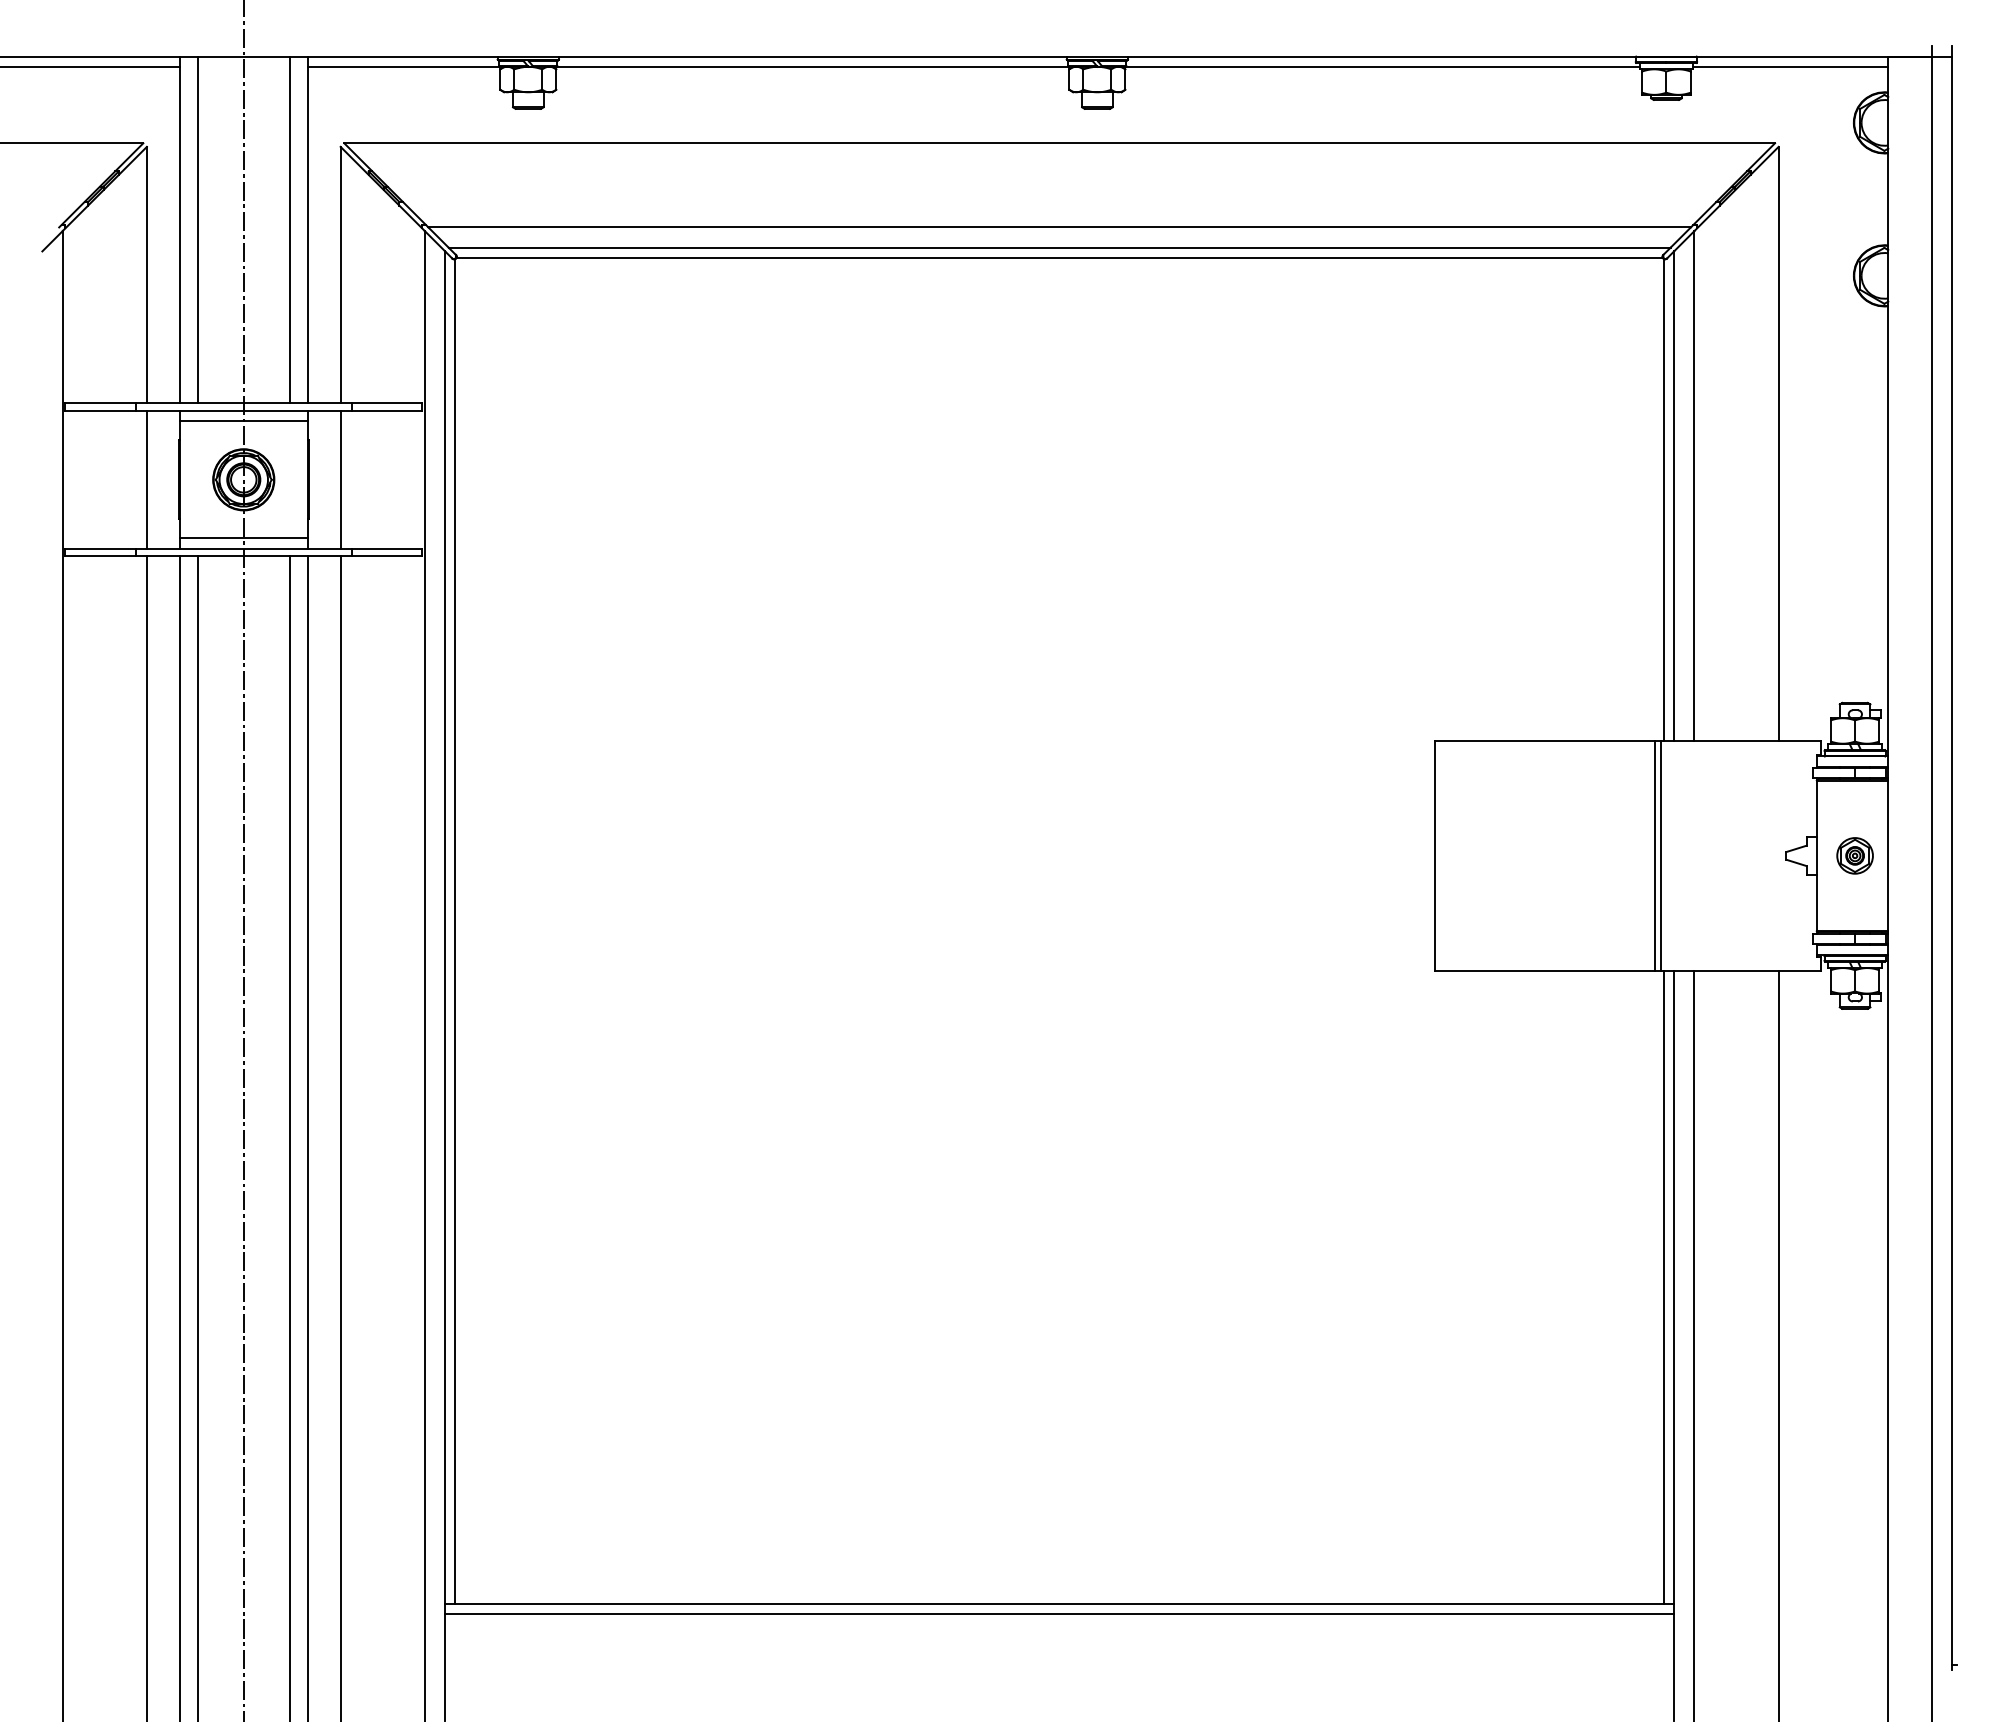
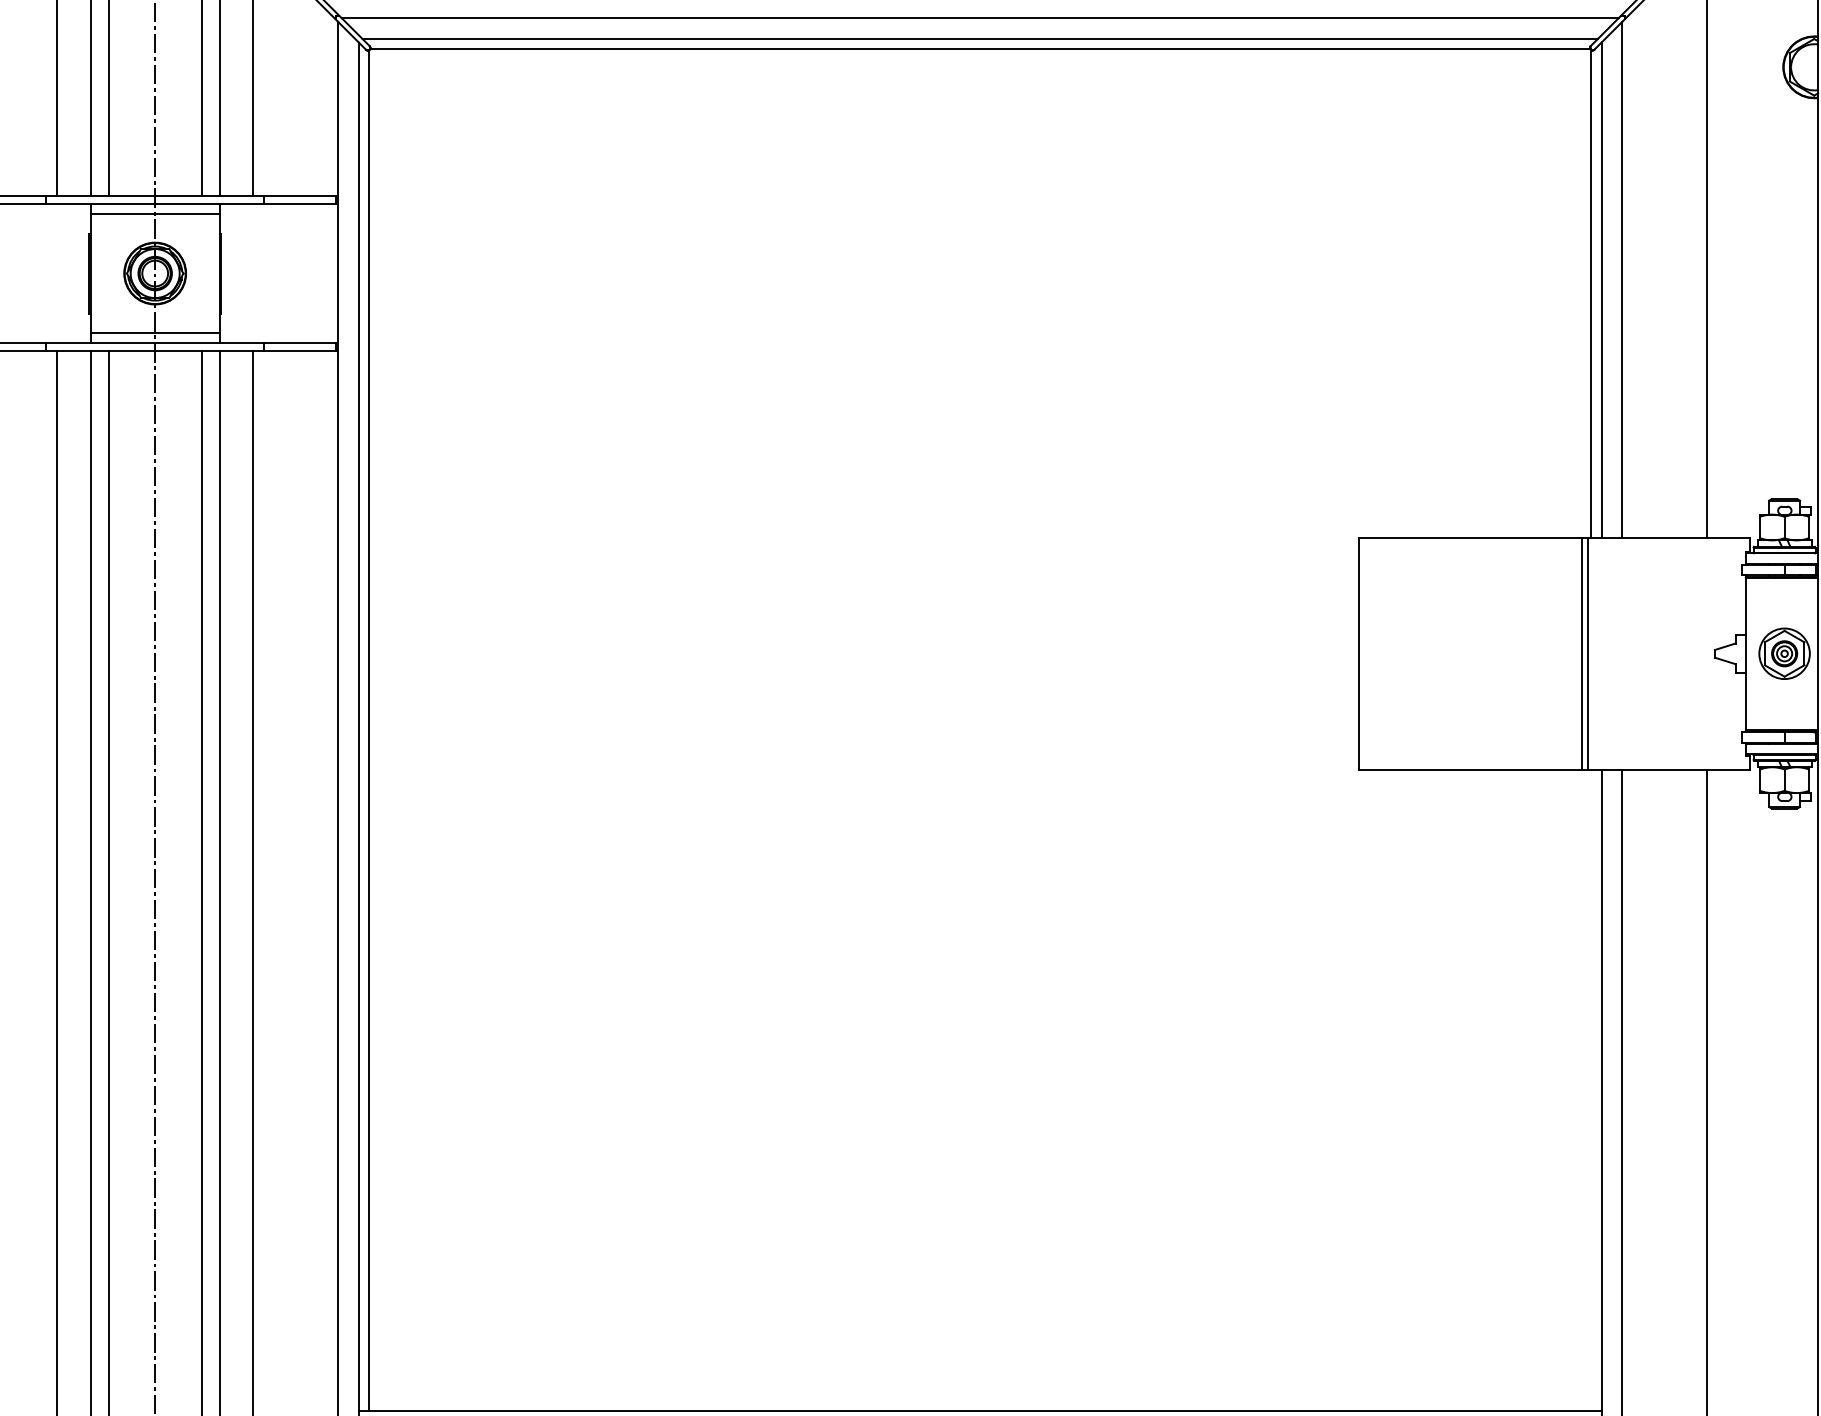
line: (146, 479) -> (56, 273), removed
line: (340, 479) -> (252, 273), removed
part: (1854, 855) -> (1783, 653), size x1.4
line: (1663, 1287) -> (1590, 1090), removed

